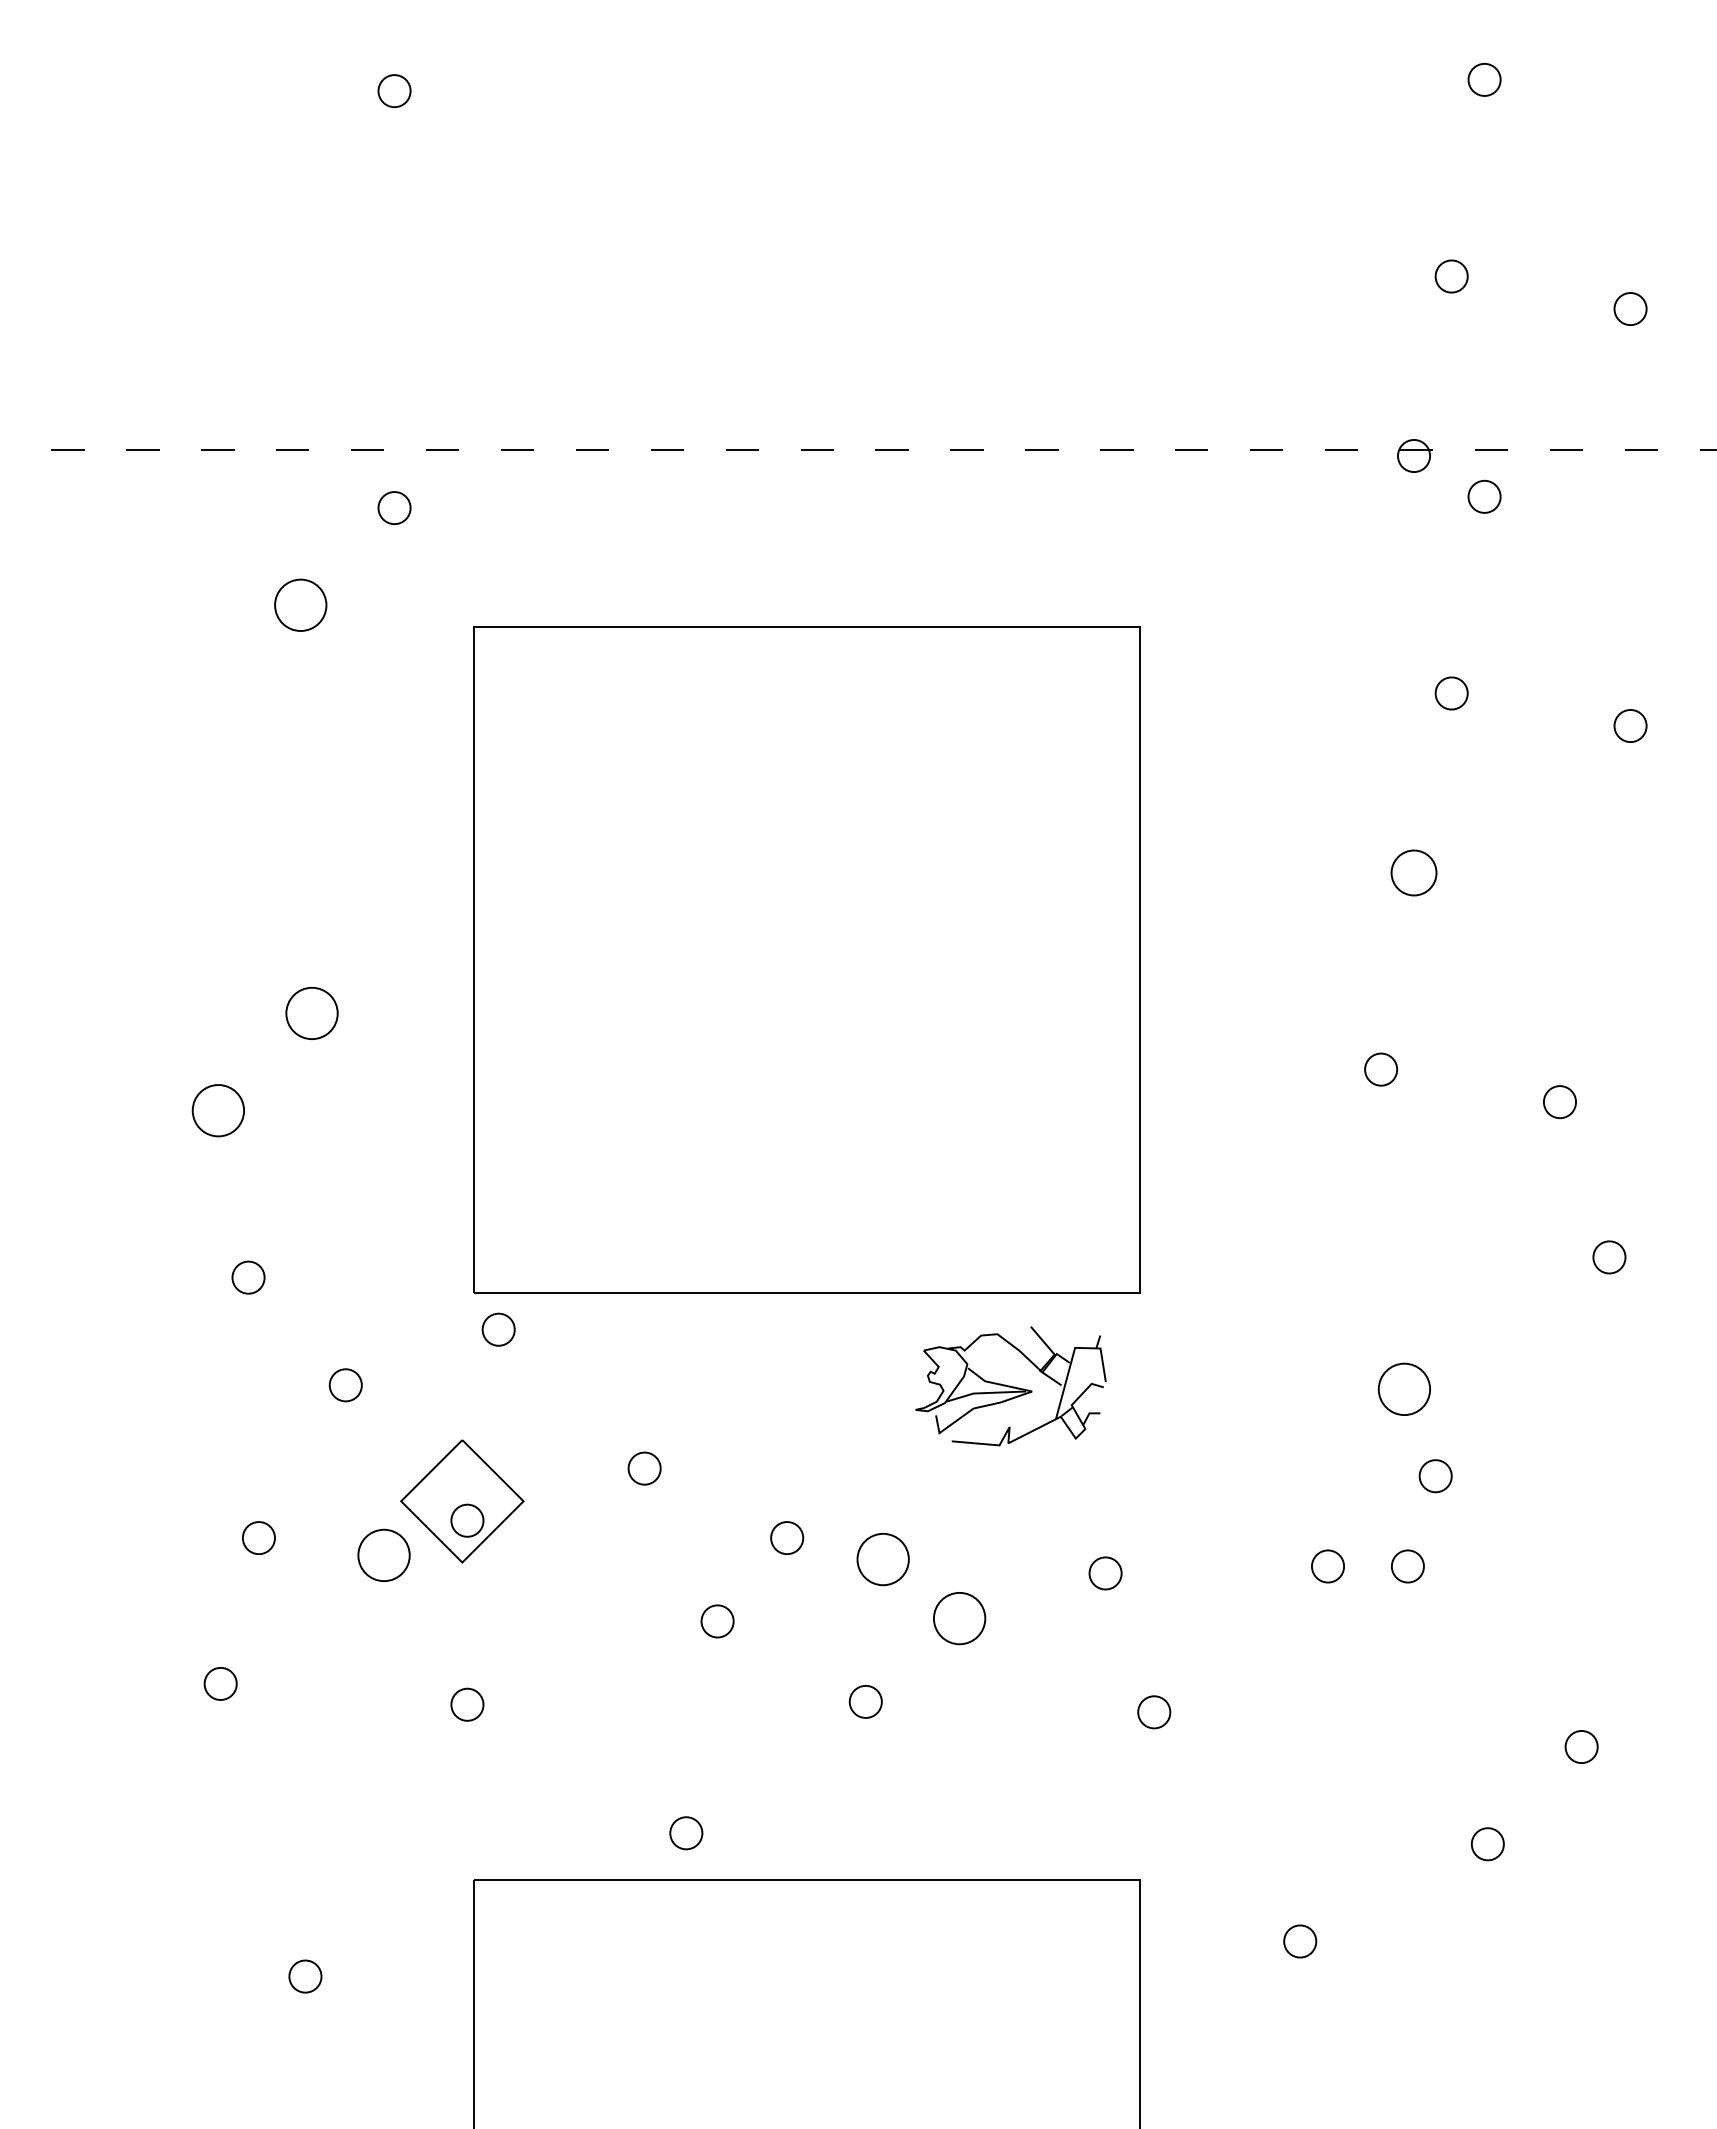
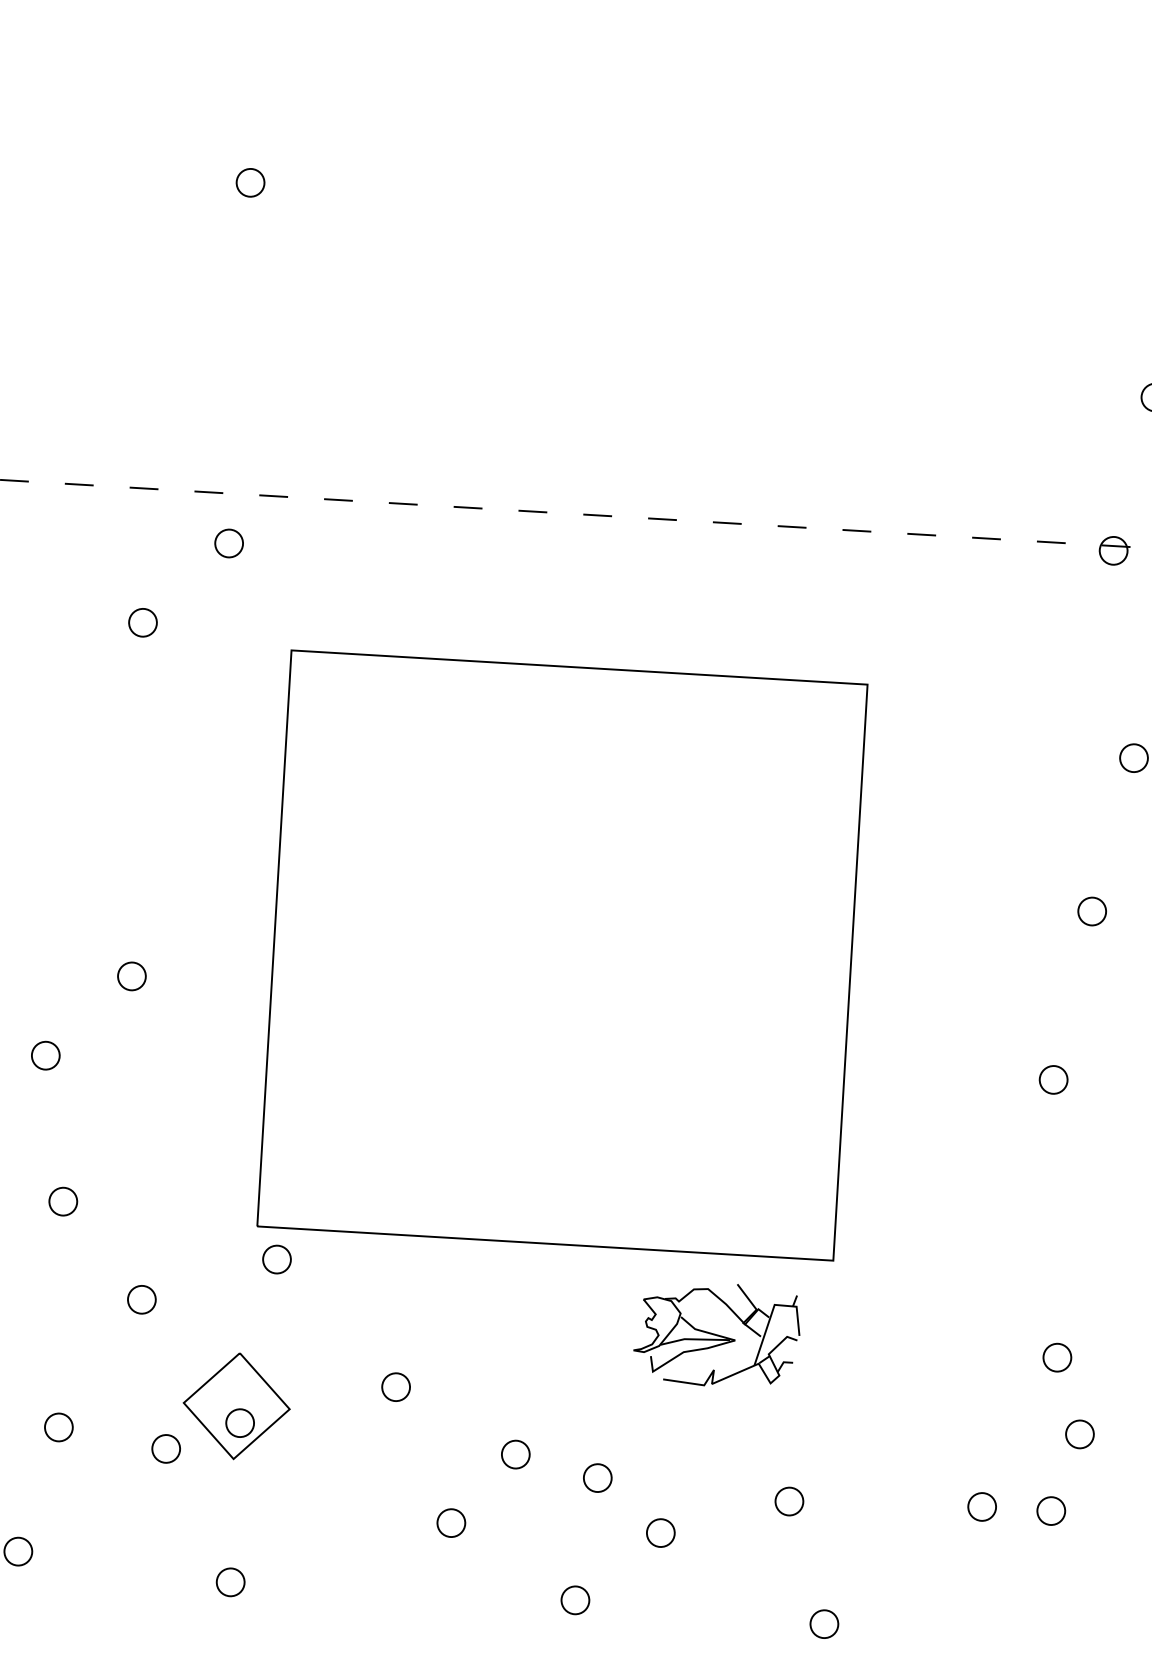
circle: (300, 605) -> (142, 622), size x0.62
circle: (1413, 872) -> (1091, 911), size x0.71
circle: (312, 1013) -> (132, 976), size x0.62
circle: (218, 1110) -> (45, 1055), size x0.62
circle: (1404, 1389) -> (1057, 1357), size x0.62
circle: (383, 1555) -> (165, 1448), size x0.62
circle: (883, 1559) -> (598, 1478), size x0.62
circle: (959, 1618) -> (660, 1533), size x0.62

